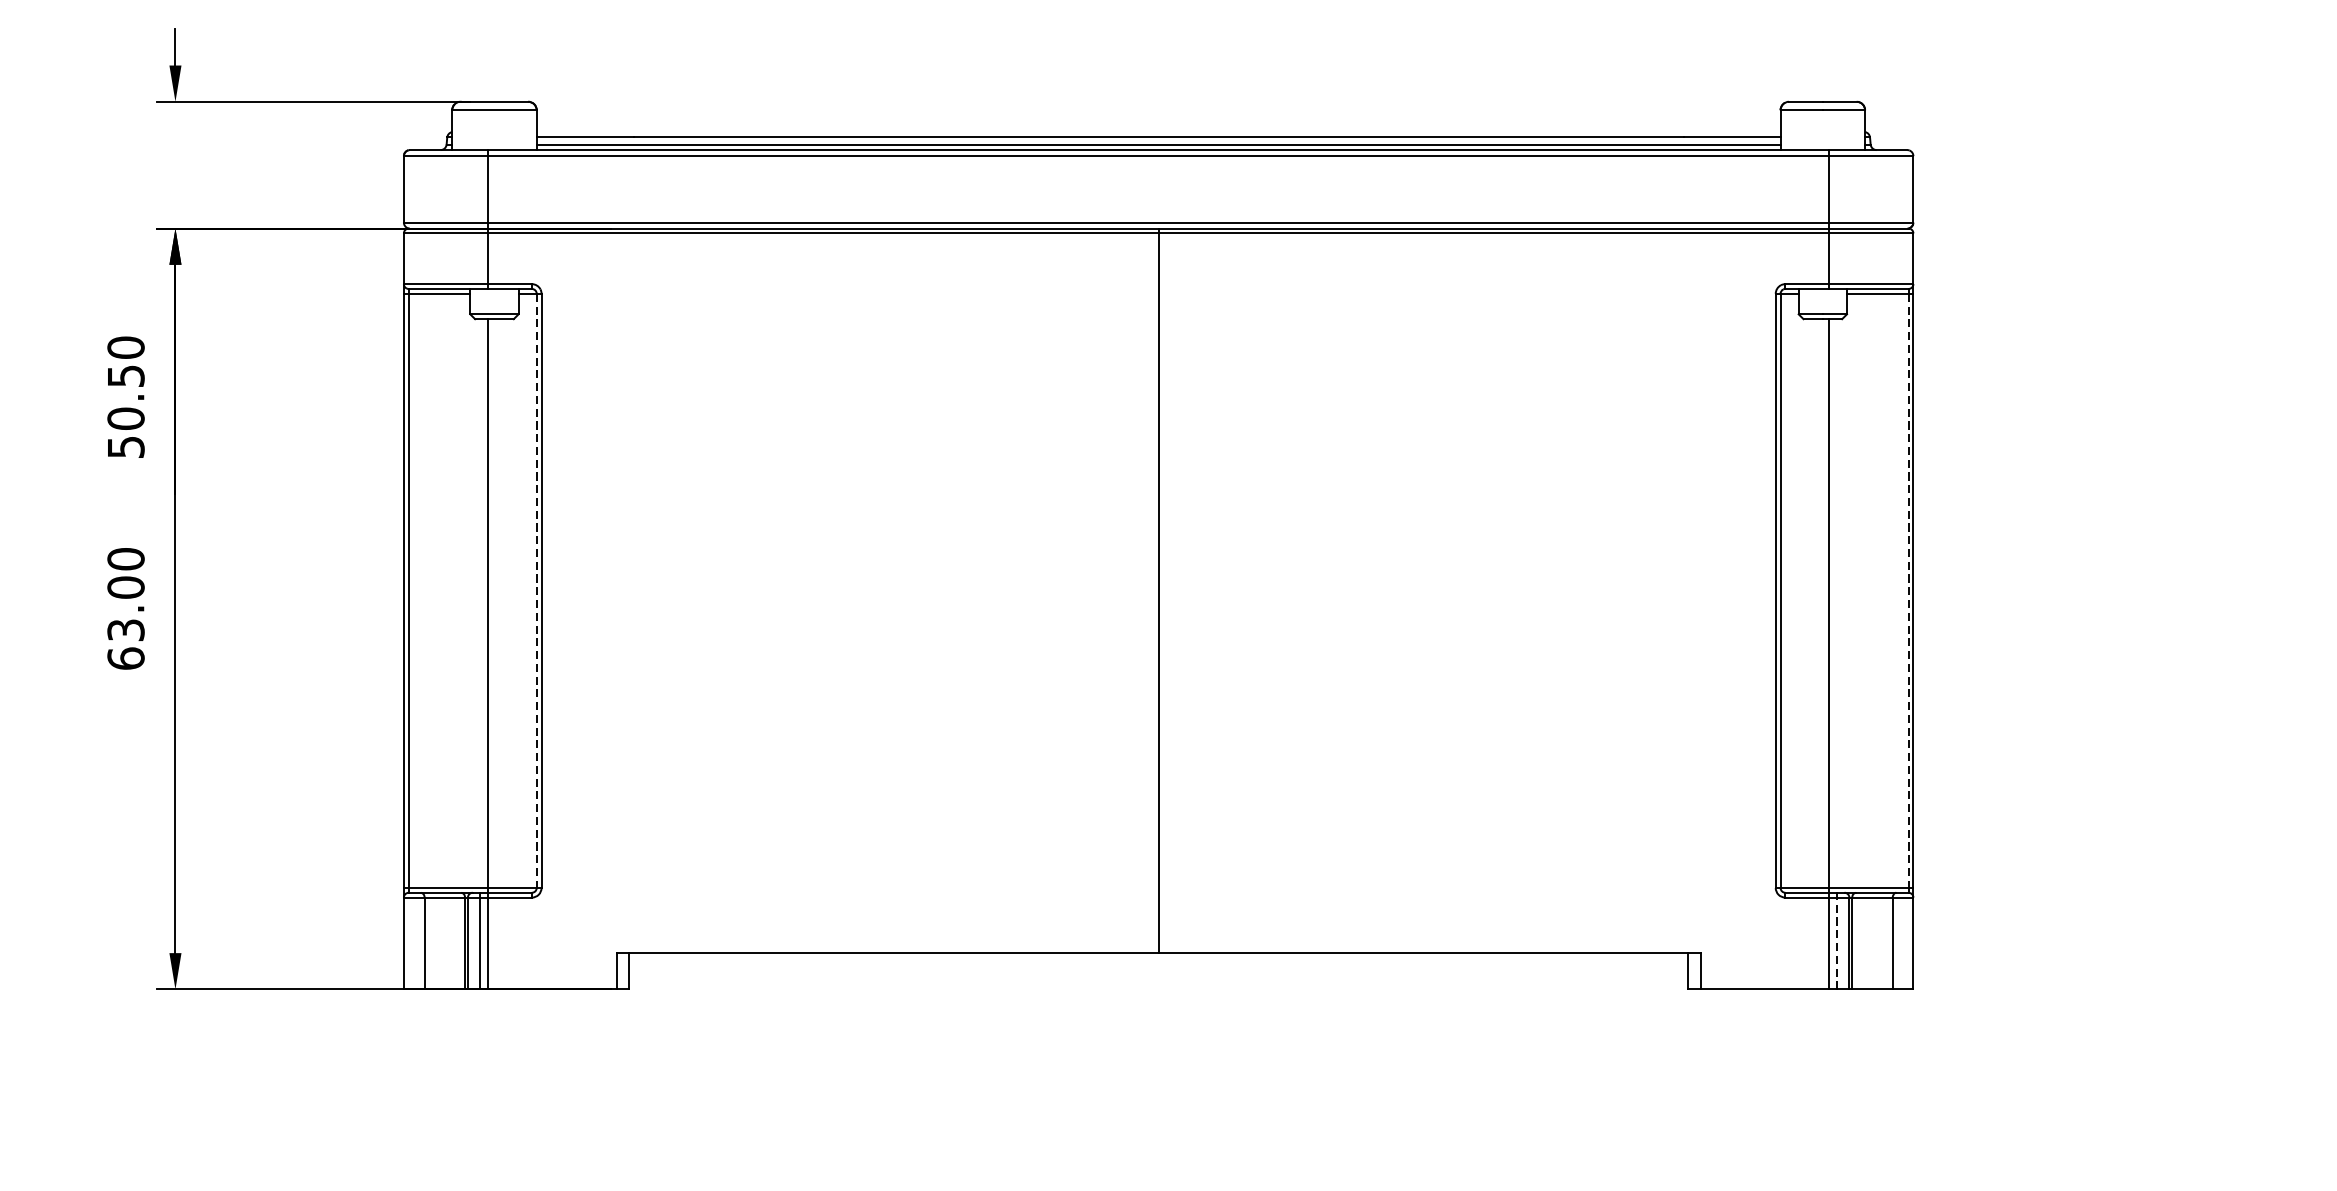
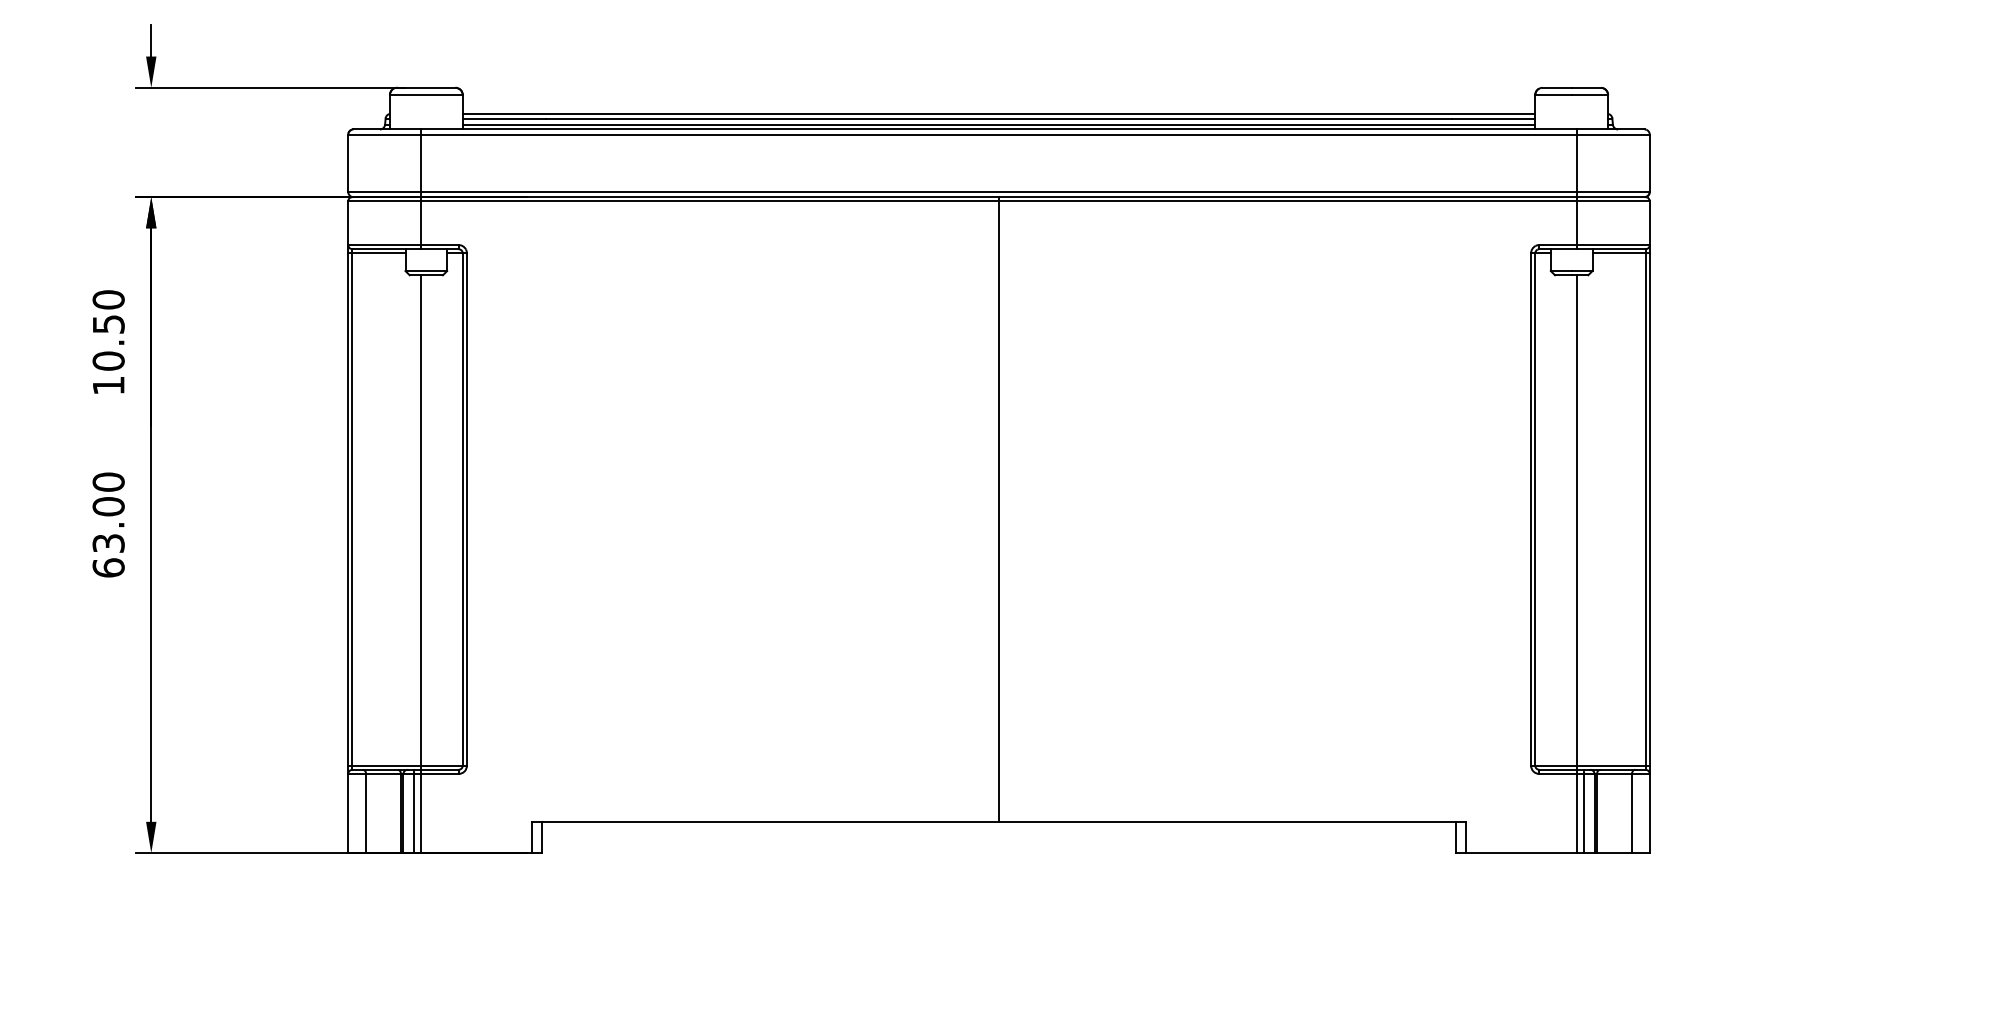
line: (1158, 131) -> (998, 113), added
text: (125, 447) -> (108, 385), 50.50 -> 10.50
line: (536, 592) -> (462, 510), dashed -> solid
line: (1908, 592) -> (1645, 510), dashed -> solid
line: (1837, 943) -> (1584, 813), dashed -> solid

